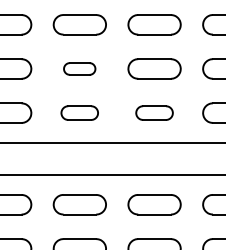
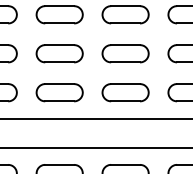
part: (79, 68) -> (59, 53), size x1.67
part: (79, 112) -> (59, 92), size x1.43
part: (154, 112) -> (125, 92), size x1.43

